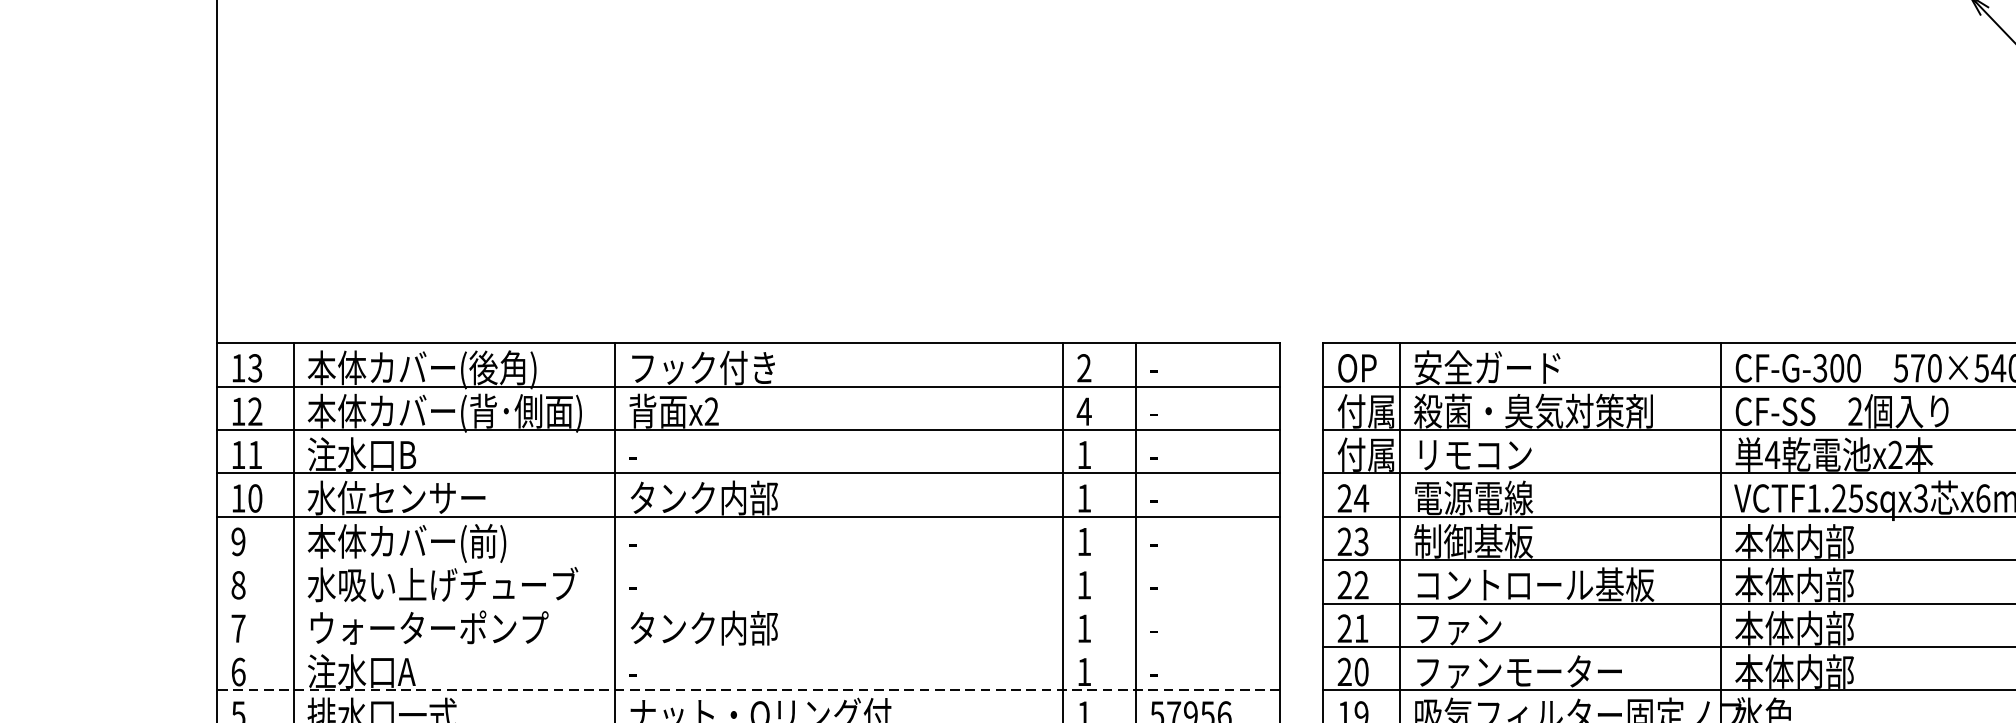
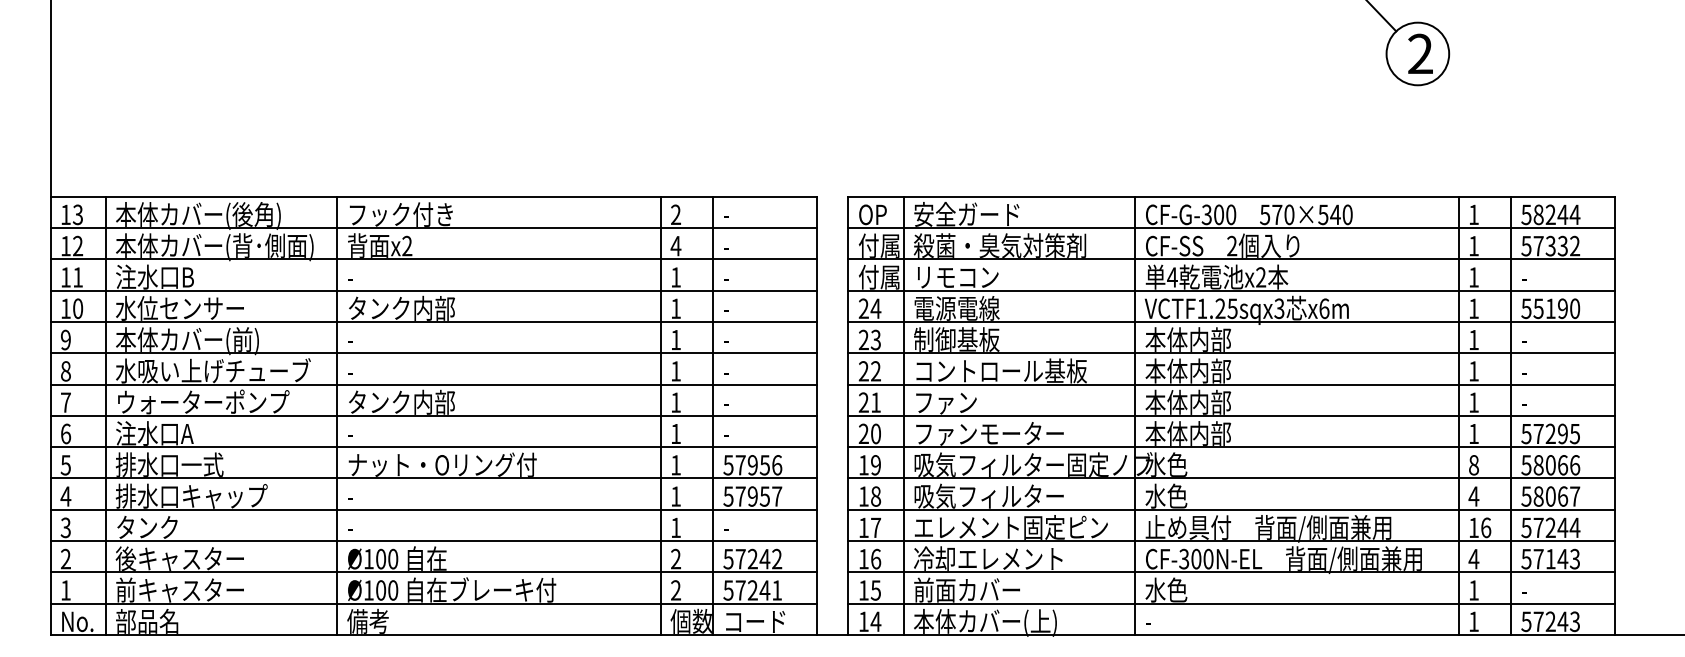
line: (748, 560) -> (433, 353), added
line: (748, 603) -> (433, 384), added
line: (748, 646) -> (433, 415), added
line: (748, 690) -> (433, 447), dashed -> solid

